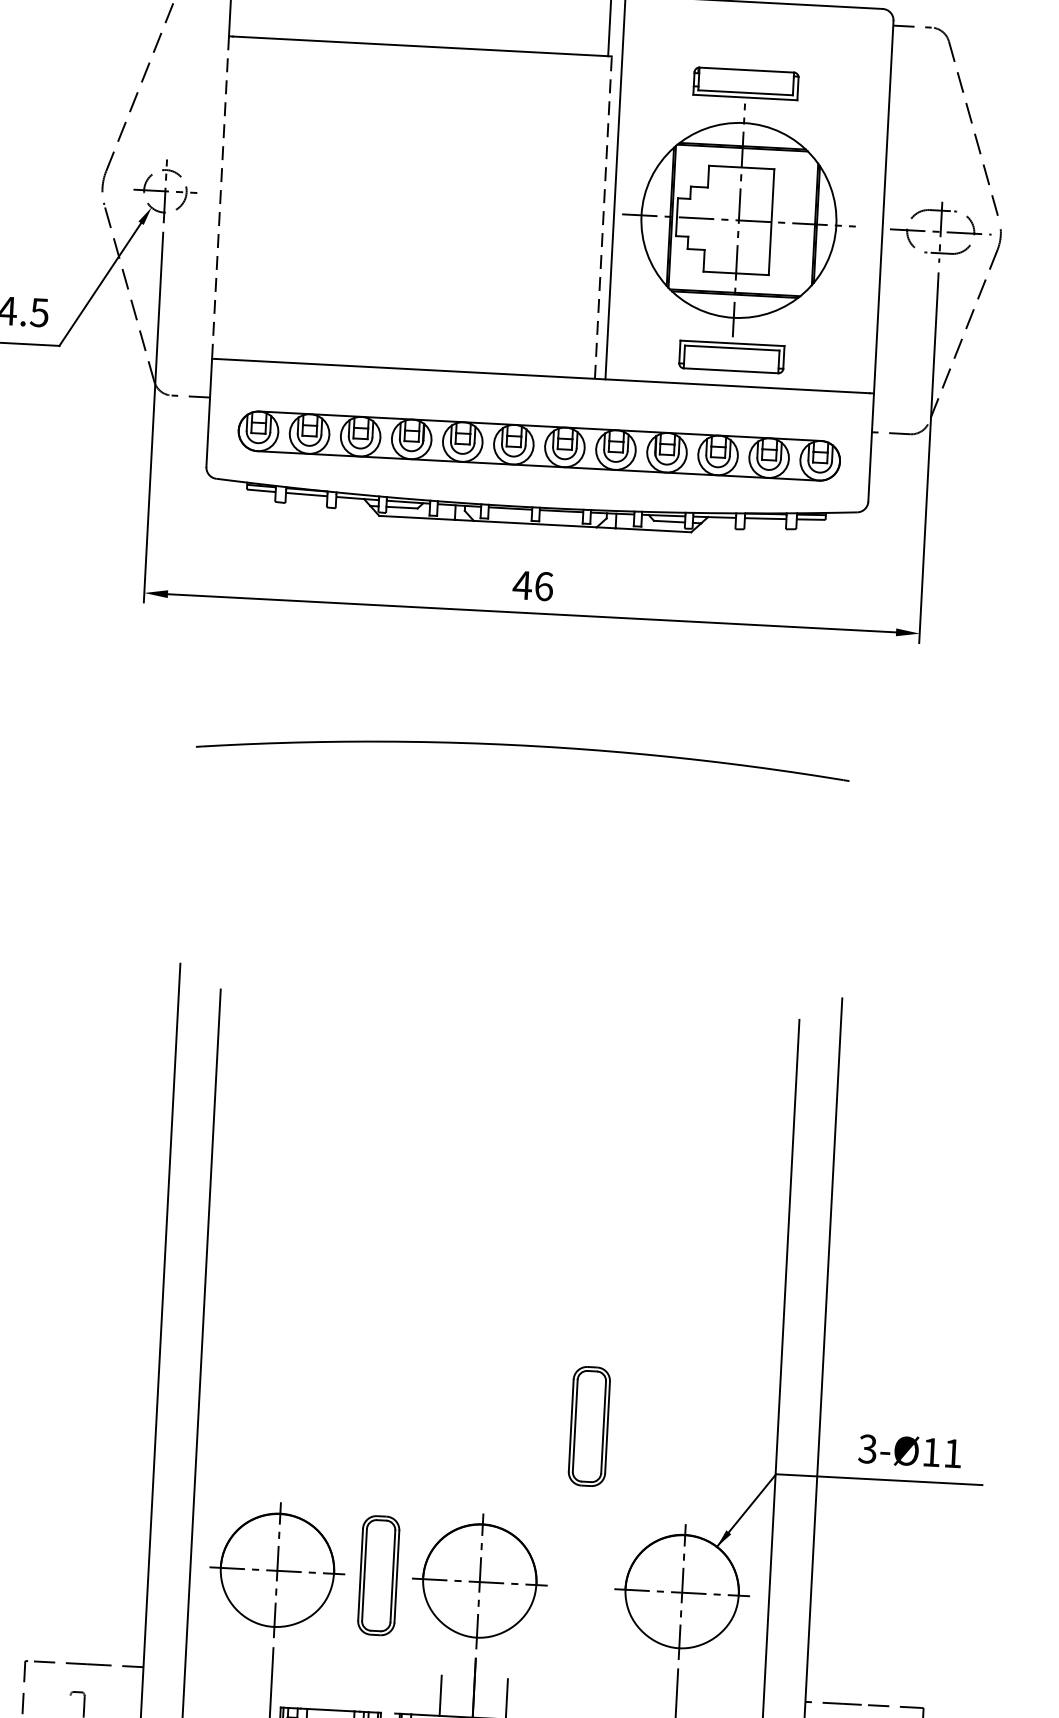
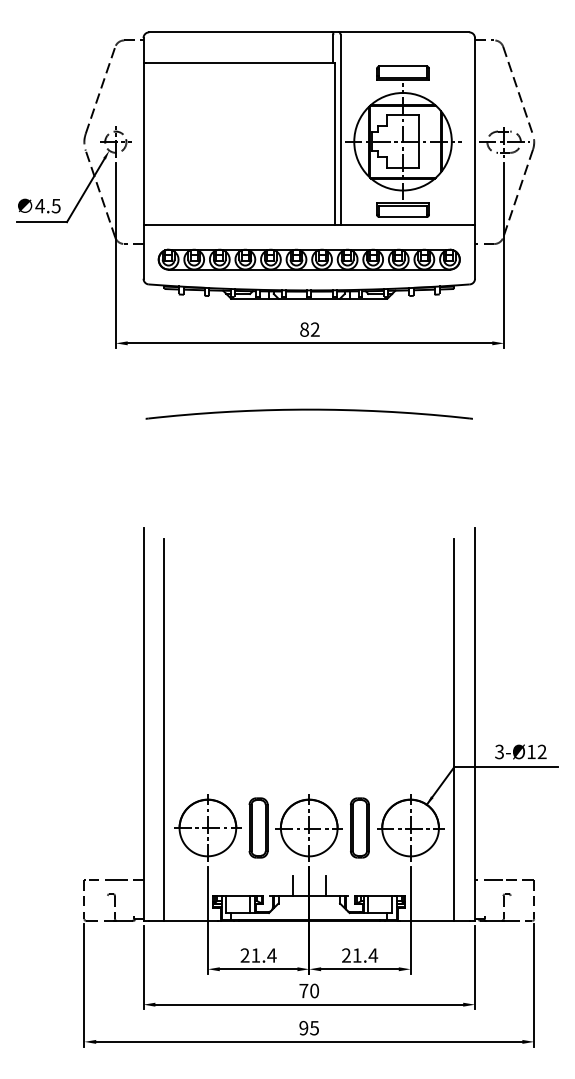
line: (220, 196) -> (143, 143), dashed -> solid
line: (603, 216) -> (335, 143), dashed -> solid
text: (532, 585) -> (309, 329), 46 -> 82
part: (588, 1425) -> (359, 827), moved
text: (951, 1452) -> (541, 751), 3-Ø11 -> 3-Ø12

